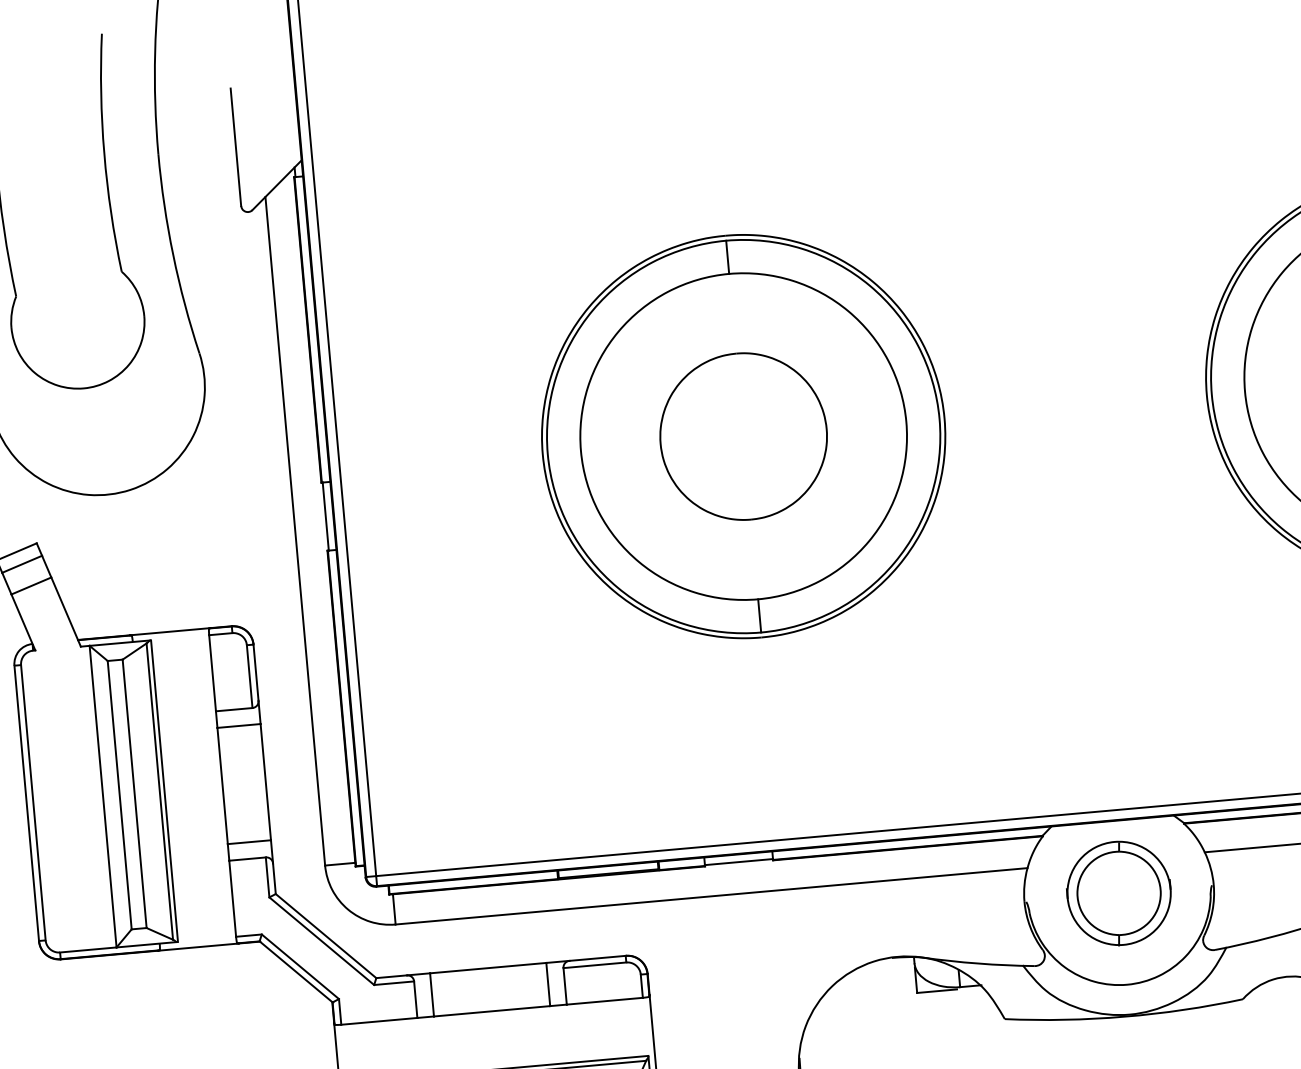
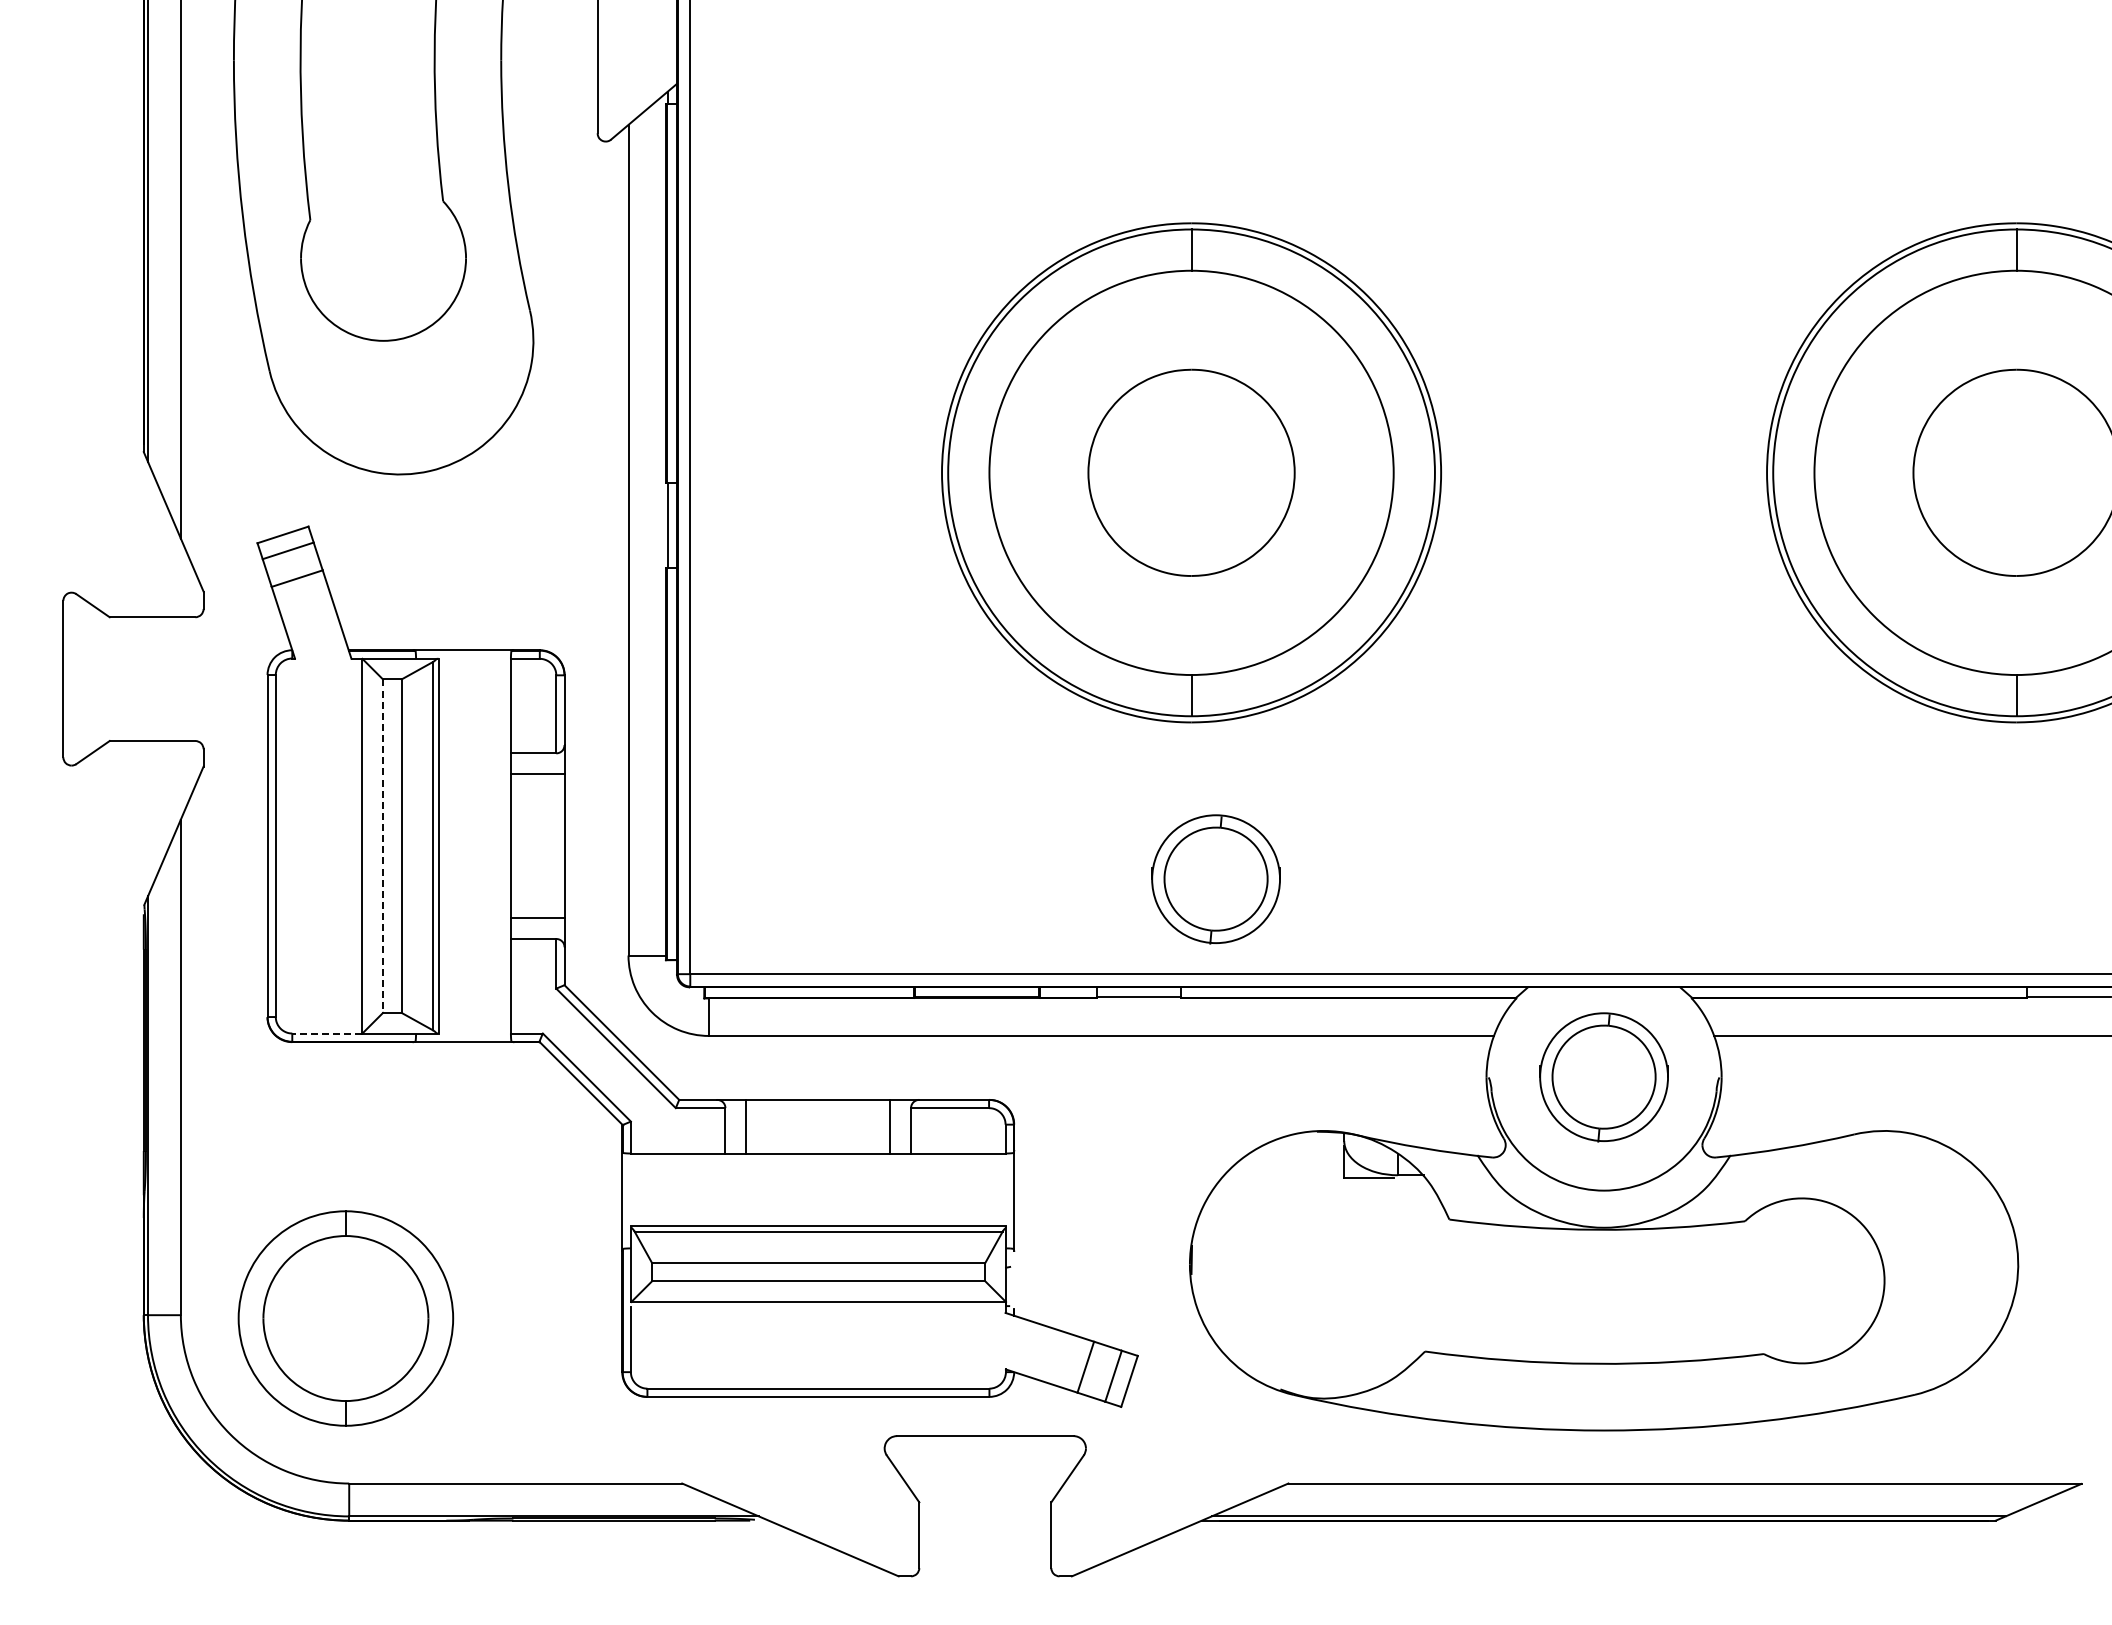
part: (792, 762) -> (1215, 879), added
line: (120, 795) -> (383, 846), solid -> dashed
line: (87, 950) -> (326, 1033), solid -> dashed

